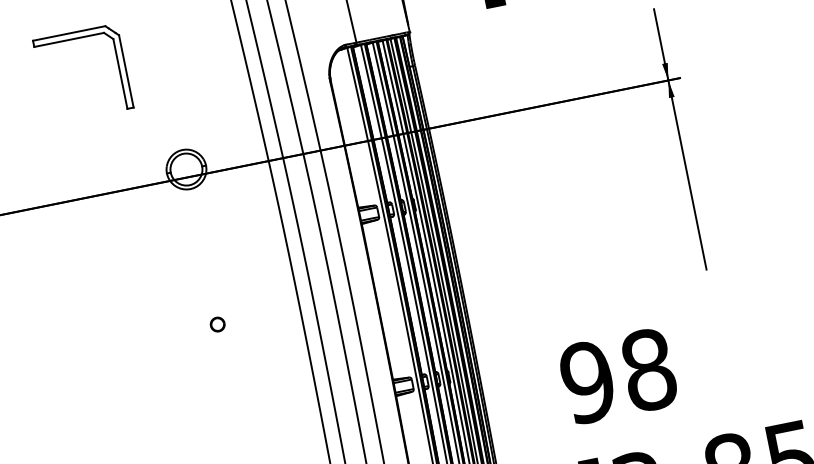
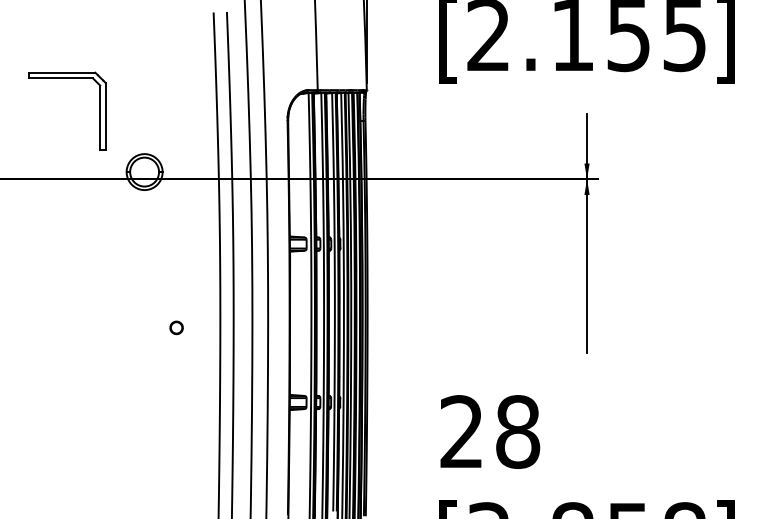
part: (76, 38) -> (67, 78), moved
part: (217, 324) -> (176, 327), moved
text: (587, 381) -> (461, 431), 98 -> 28

